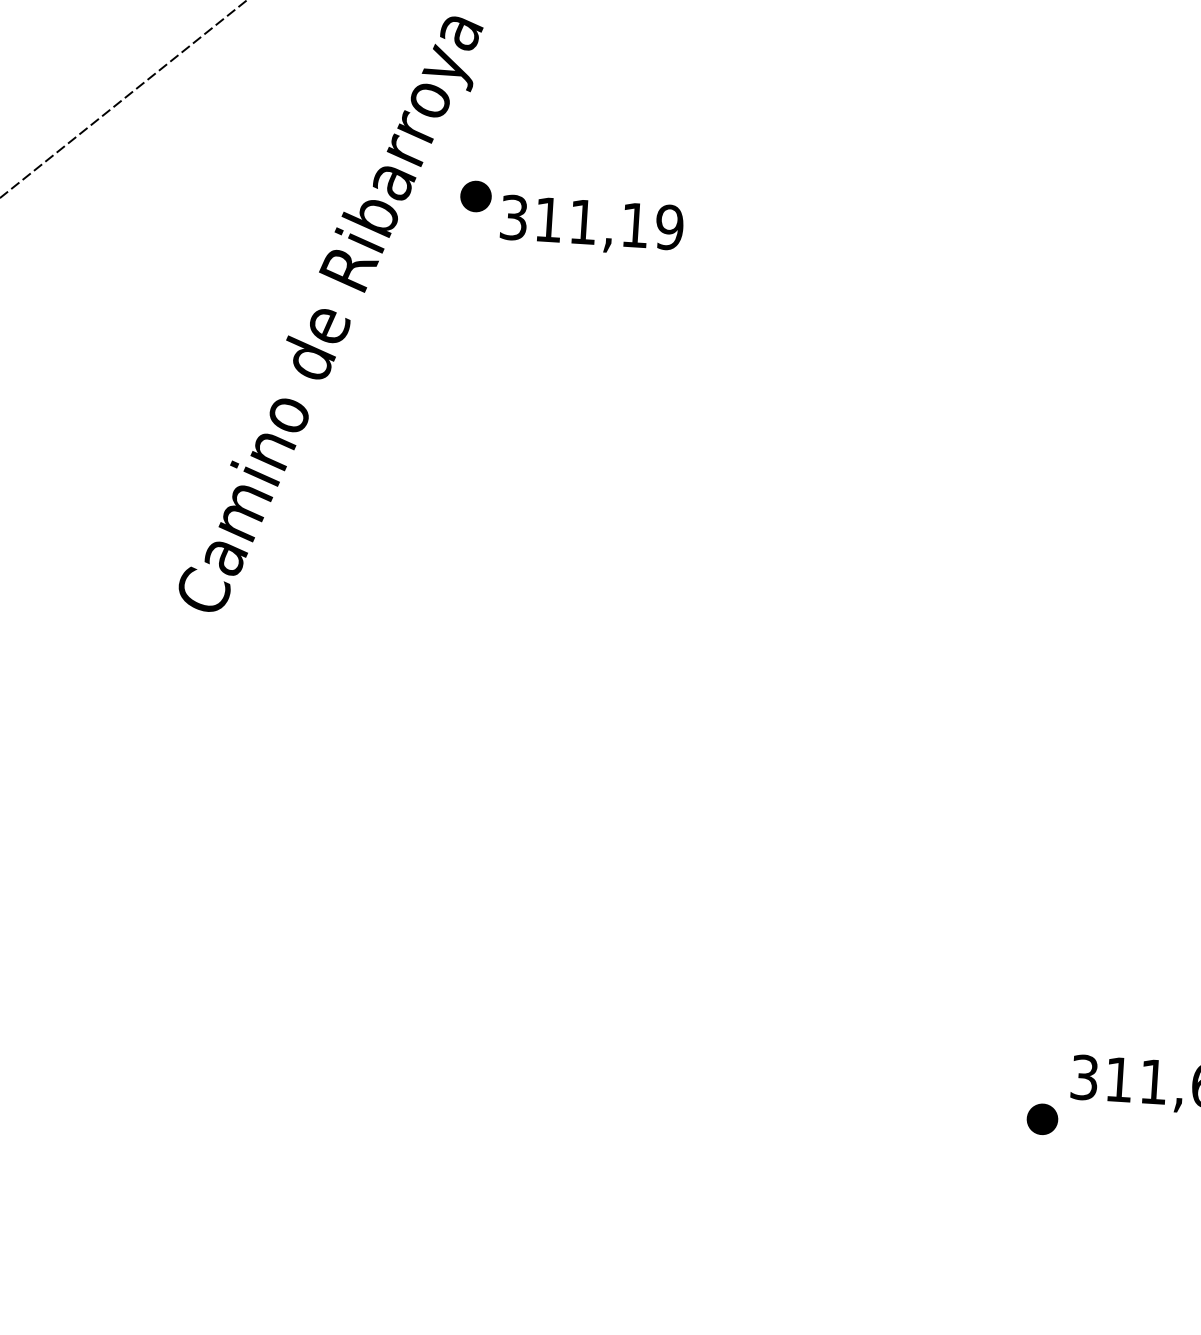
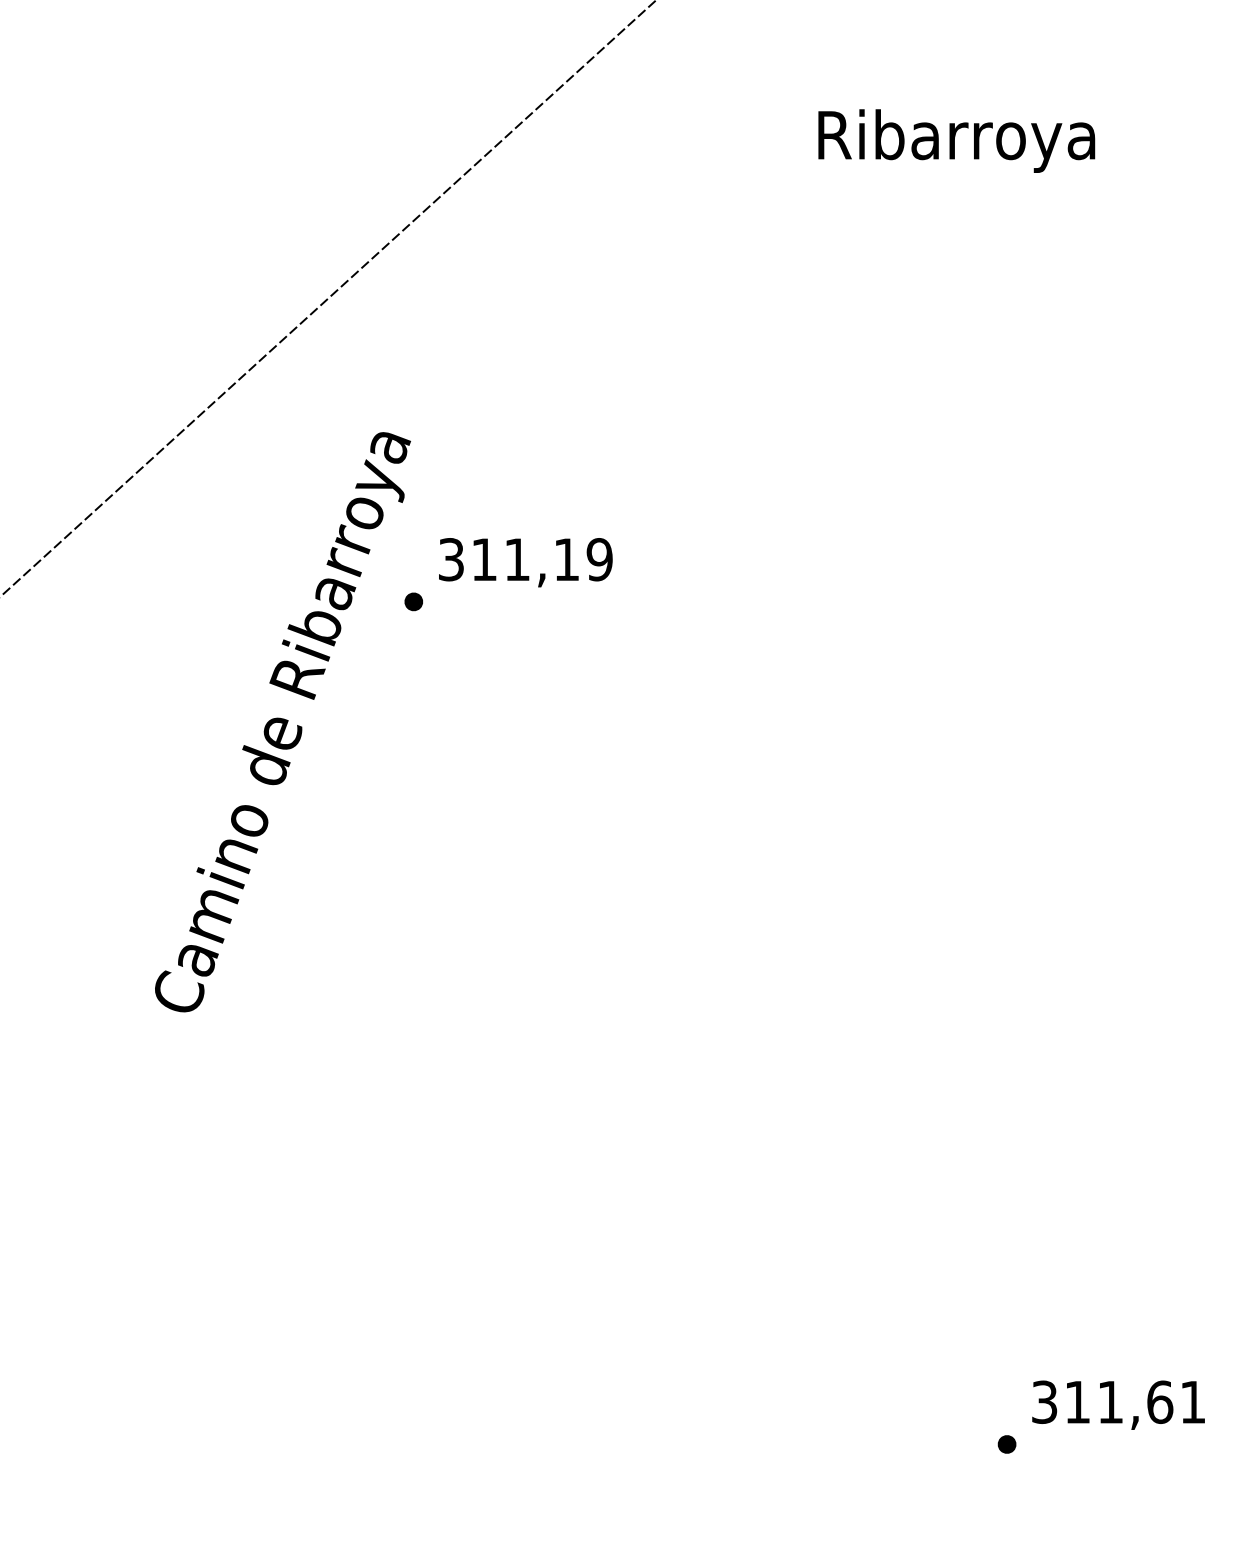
part: (475, 196) -> (413, 601), size x0.62
text: (591, 225) -> (525, 562), moved
part: (1041, 1119) -> (1006, 1444), size x0.62

